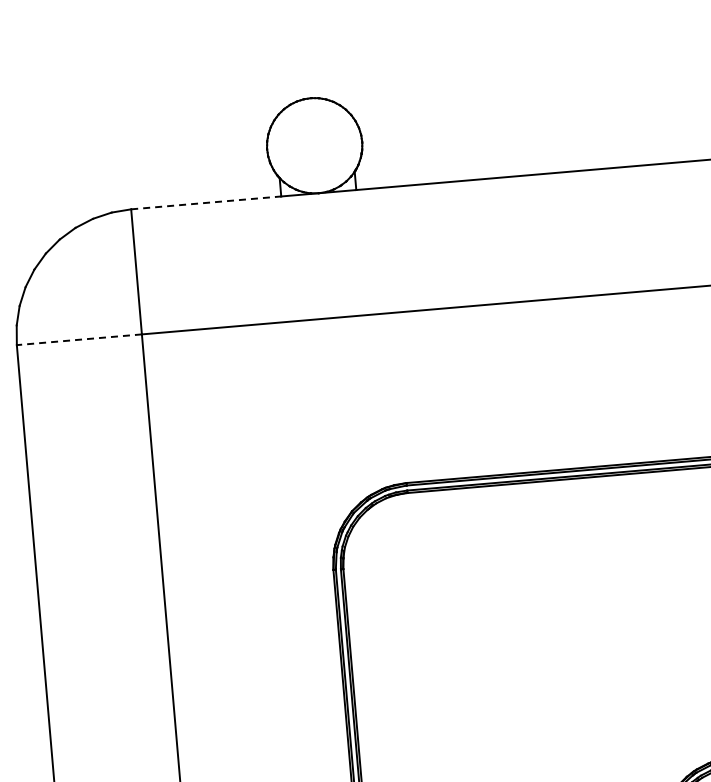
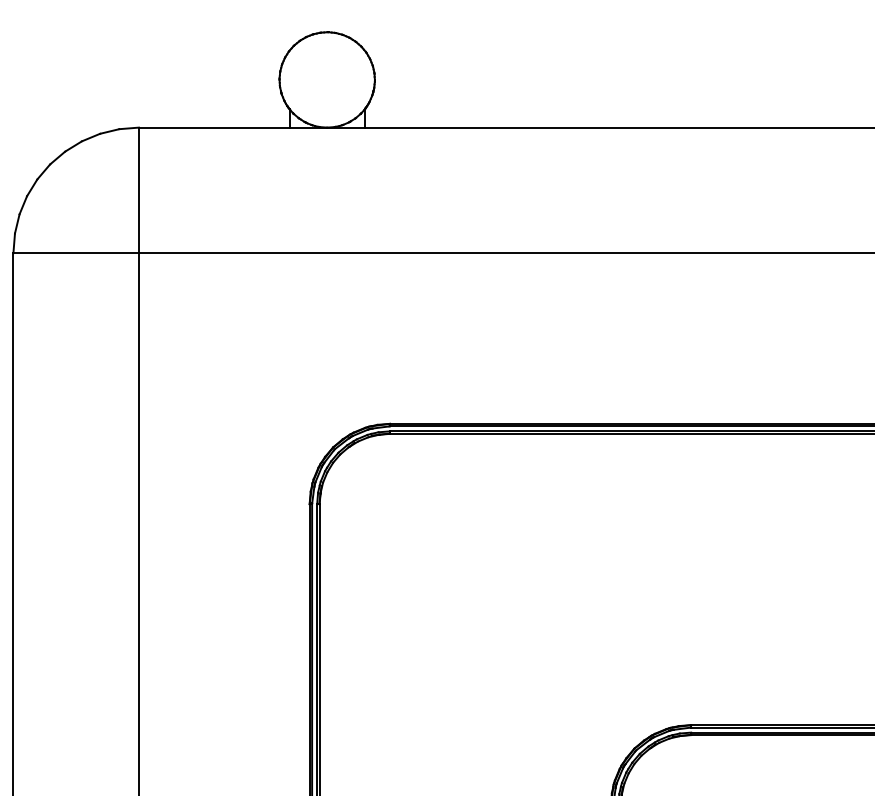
line: (206, 202) -> (214, 127), dashed -> solid
line: (79, 340) -> (76, 253), dashed -> solid

